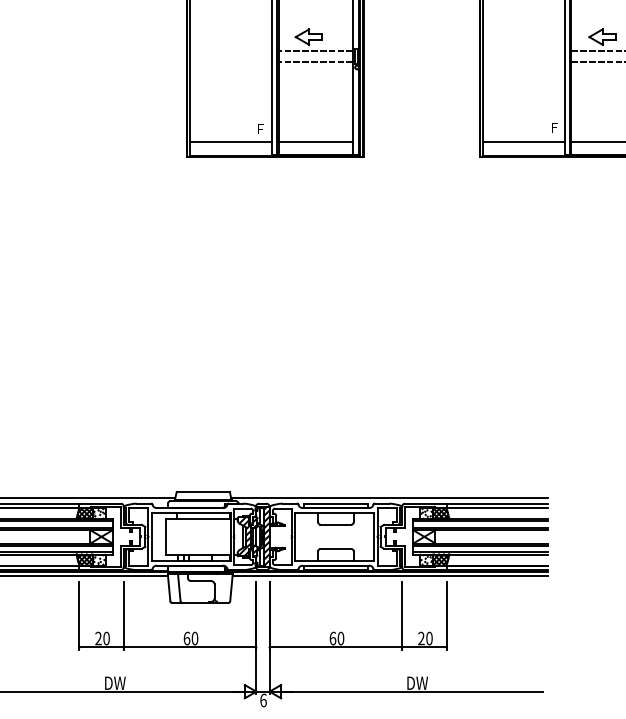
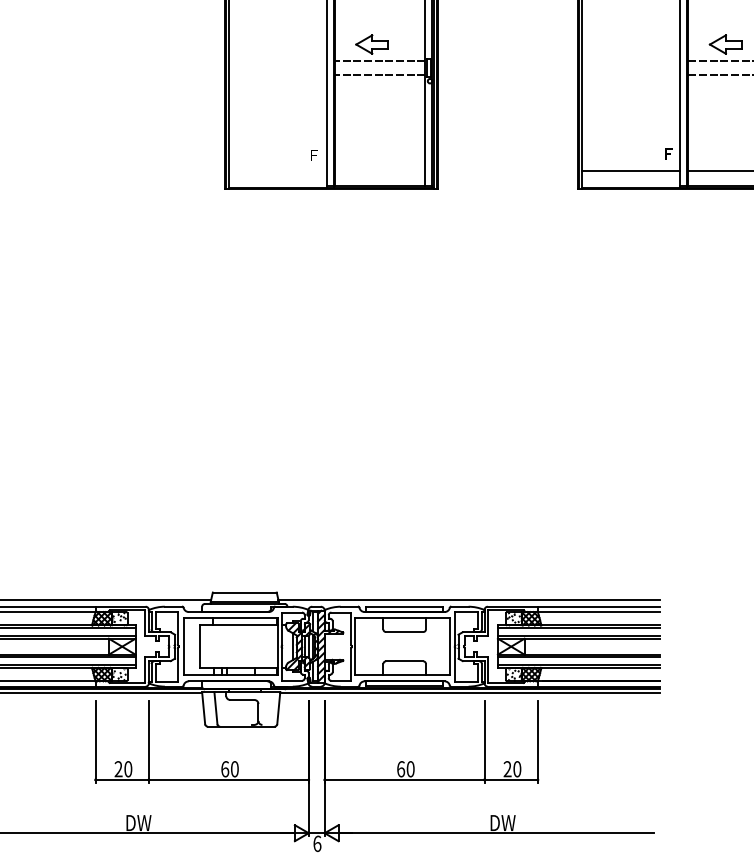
line: (230, 142) -> (277, 171), removed
line: (315, 142) -> (380, 171), removed

